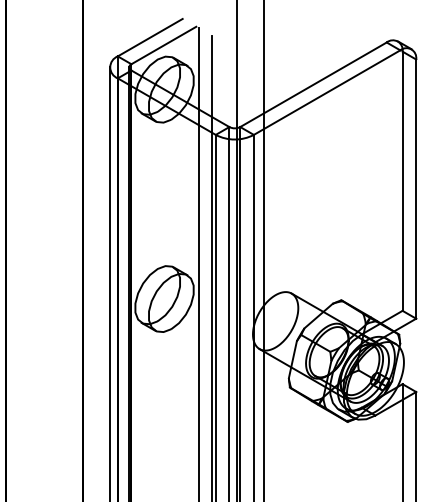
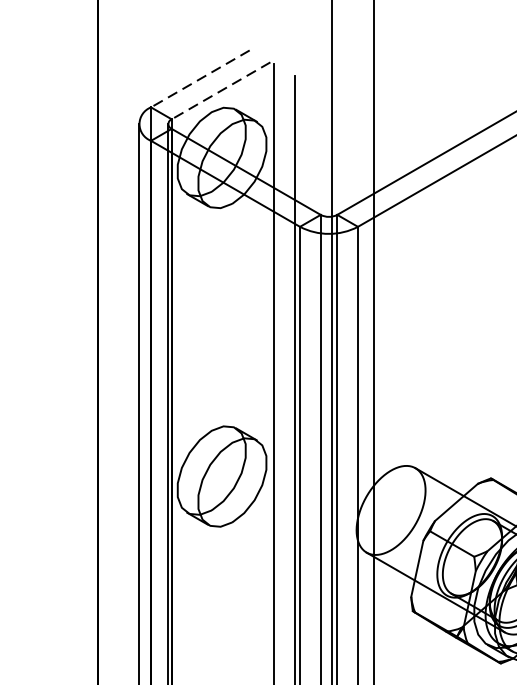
line: (149, 37) -> (199, 78), solid -> dashed
line: (163, 45) -> (220, 90), solid -> dashed

